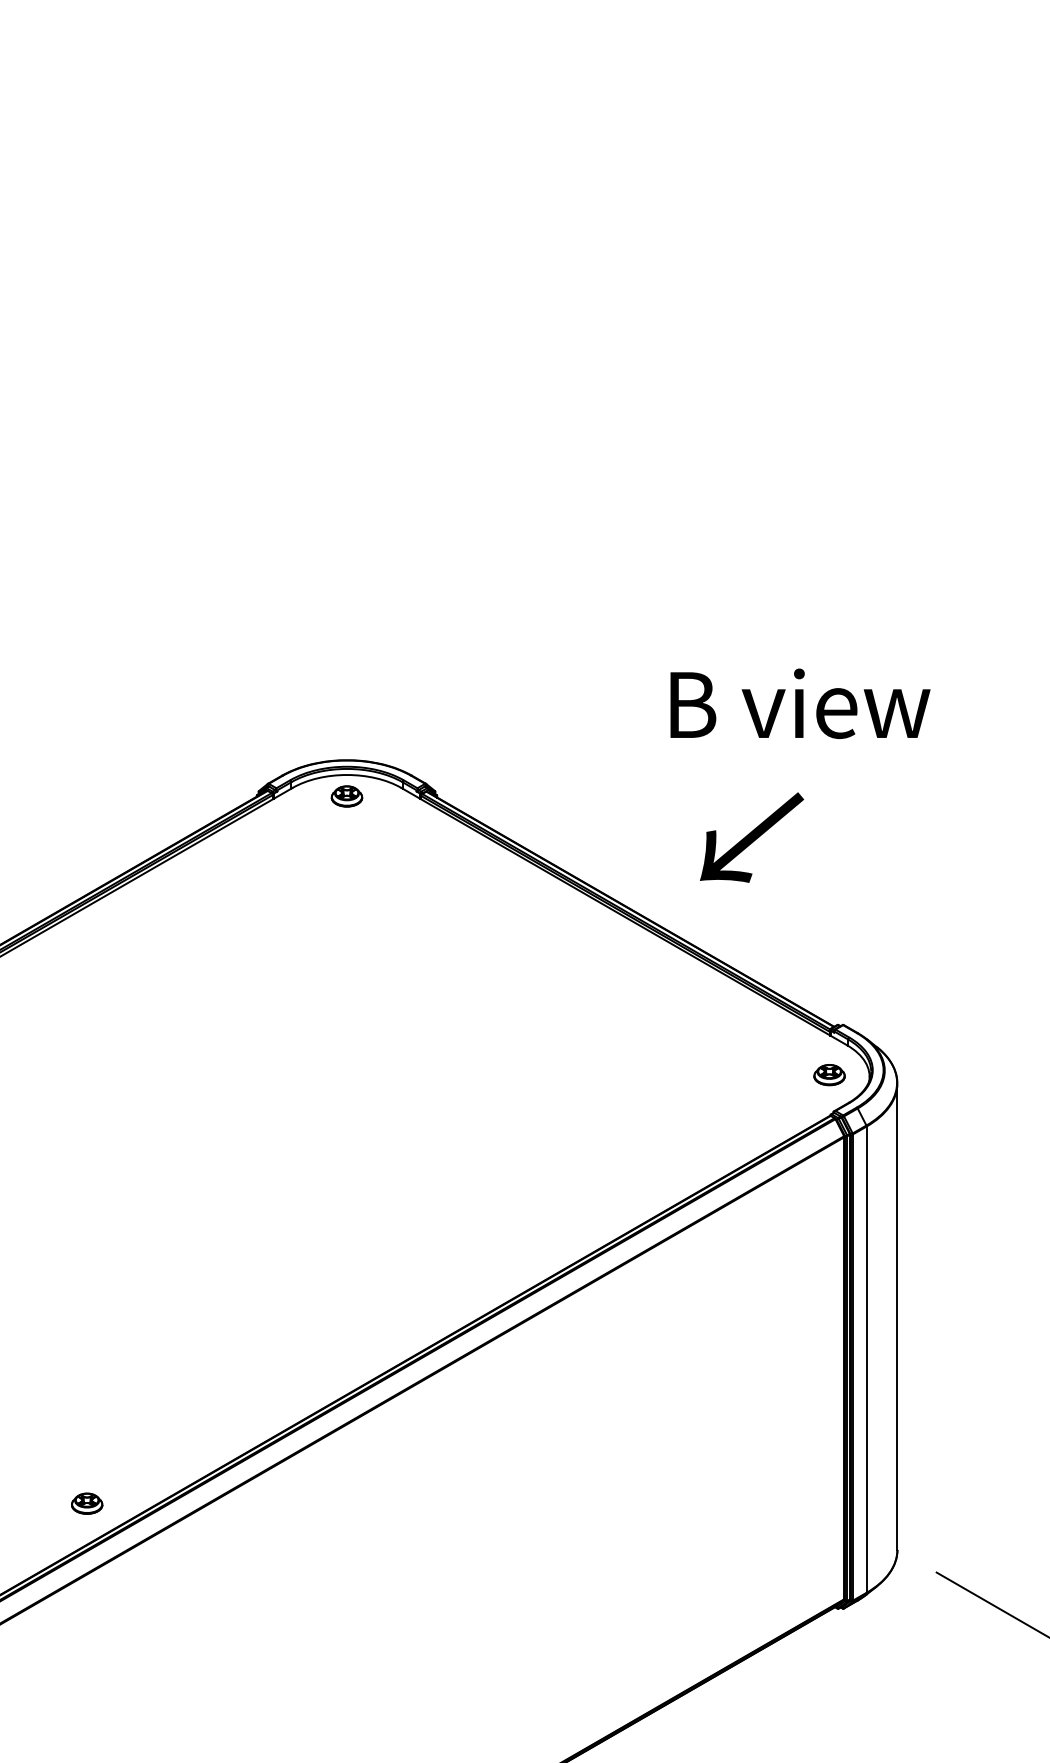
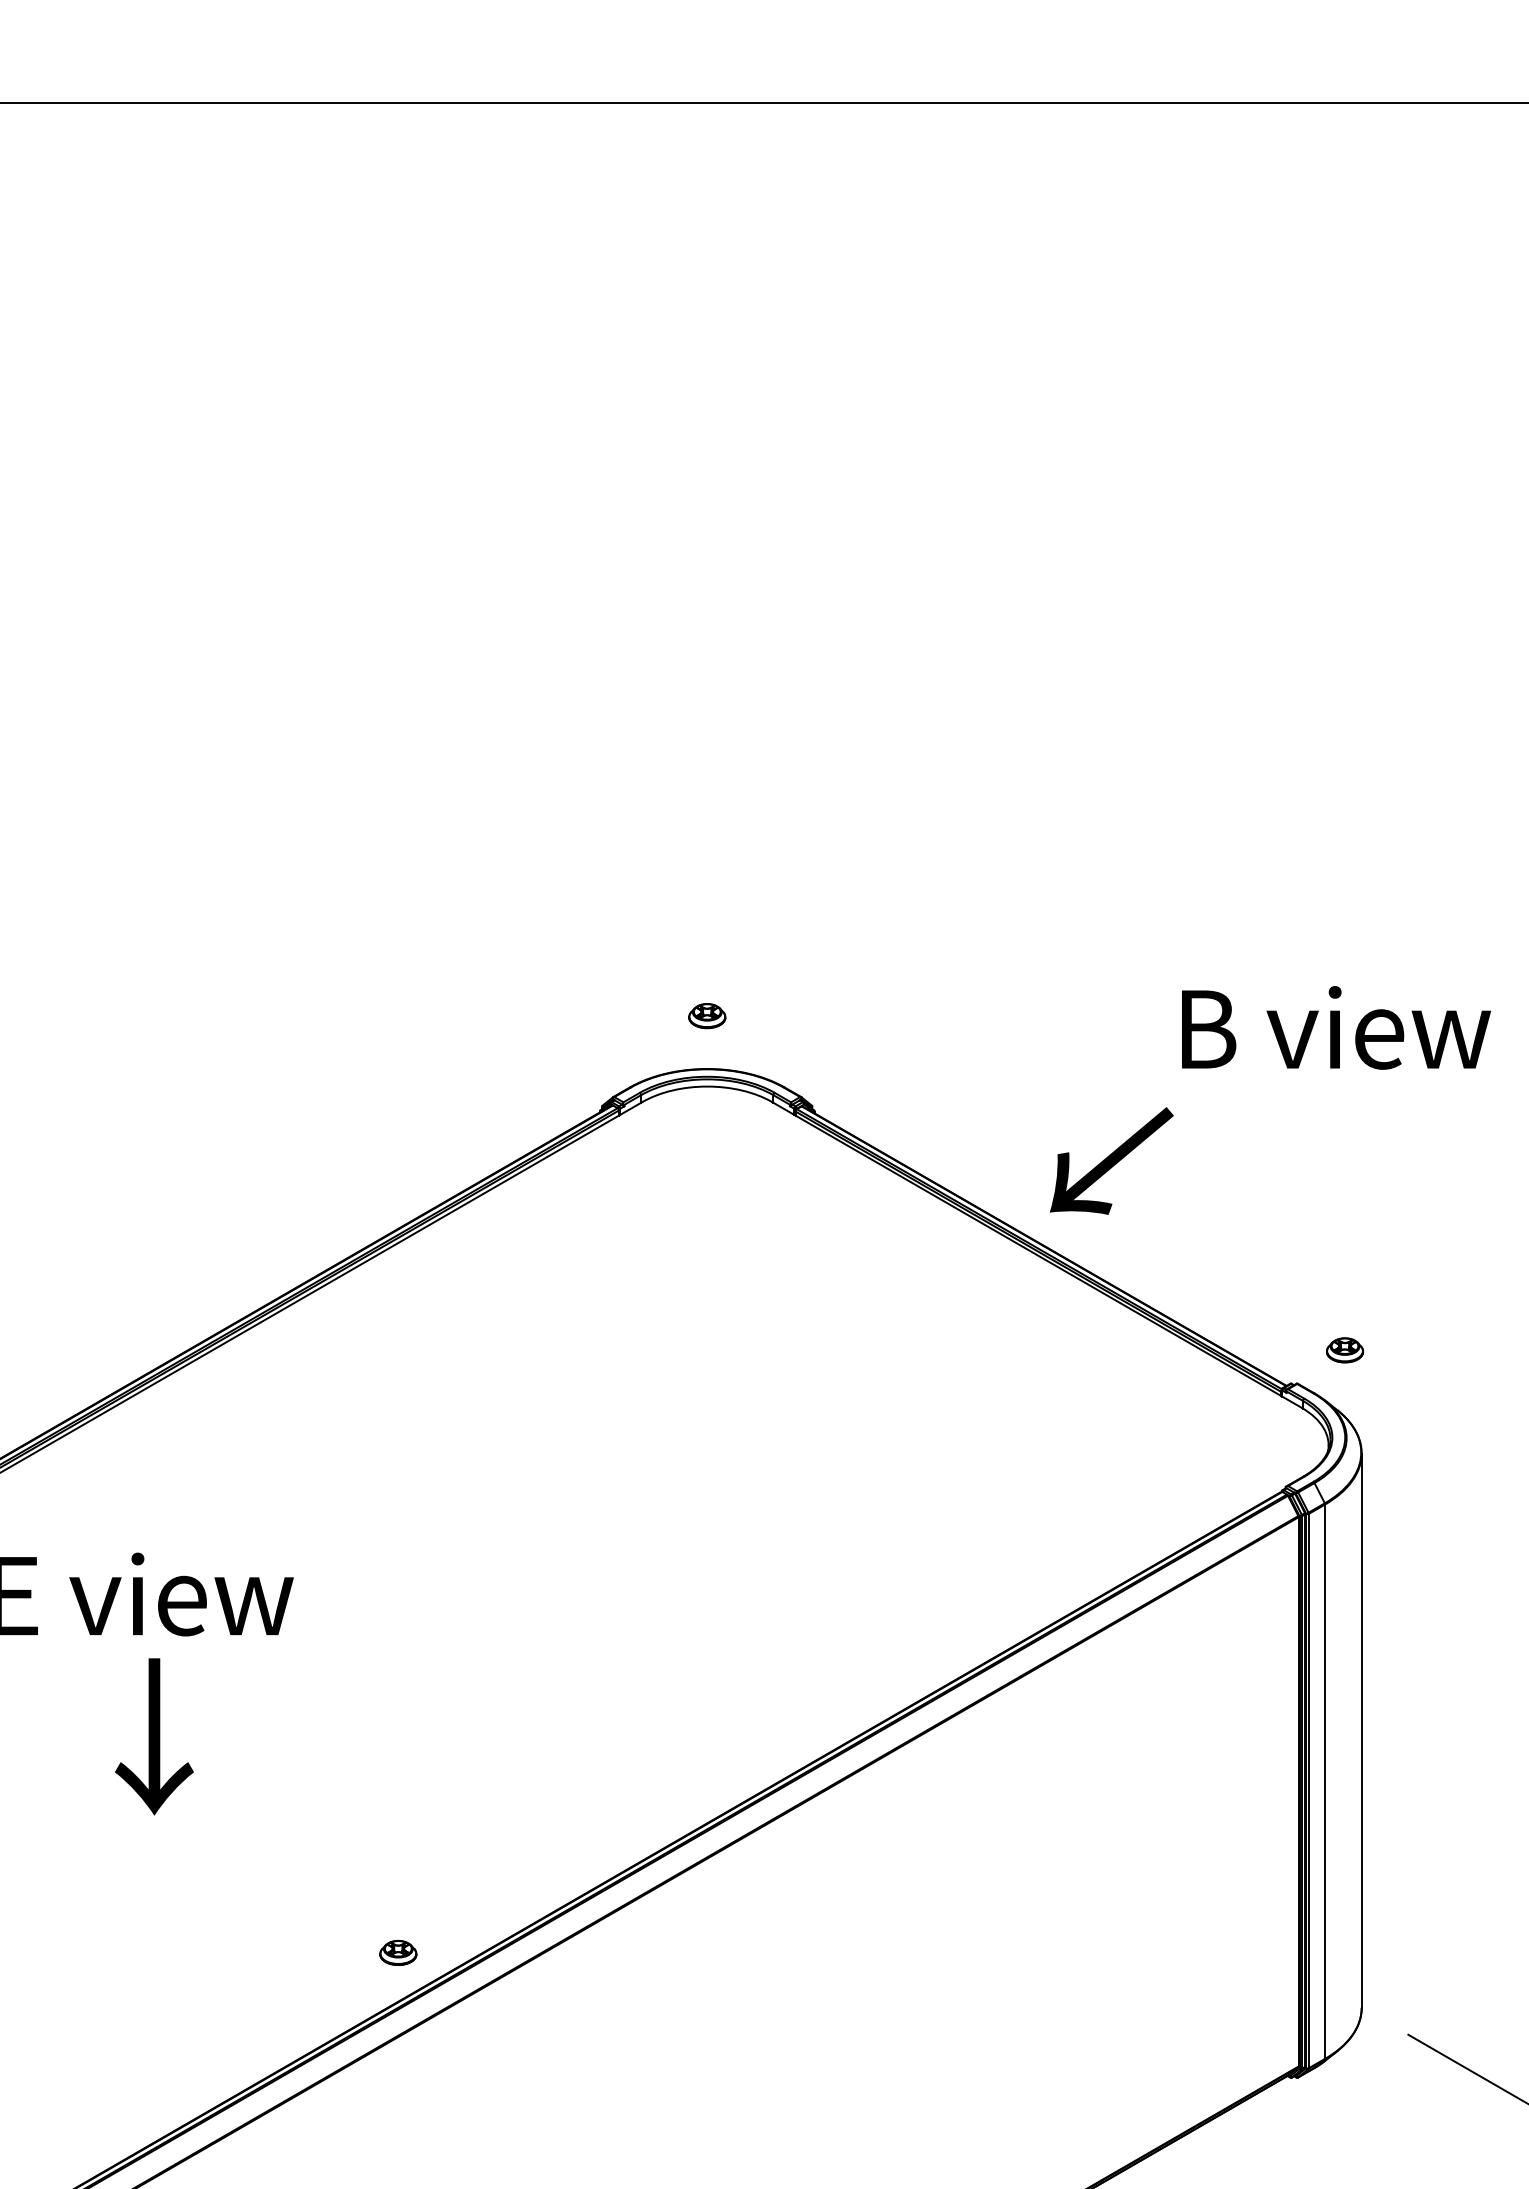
text: (800, 703) -> (1336, 1027), moved
part: (347, 796) -> (707, 1016), moved
text: (751, 837) -> (1111, 1160), moved
part: (829, 1075) -> (1344, 1350), moved

